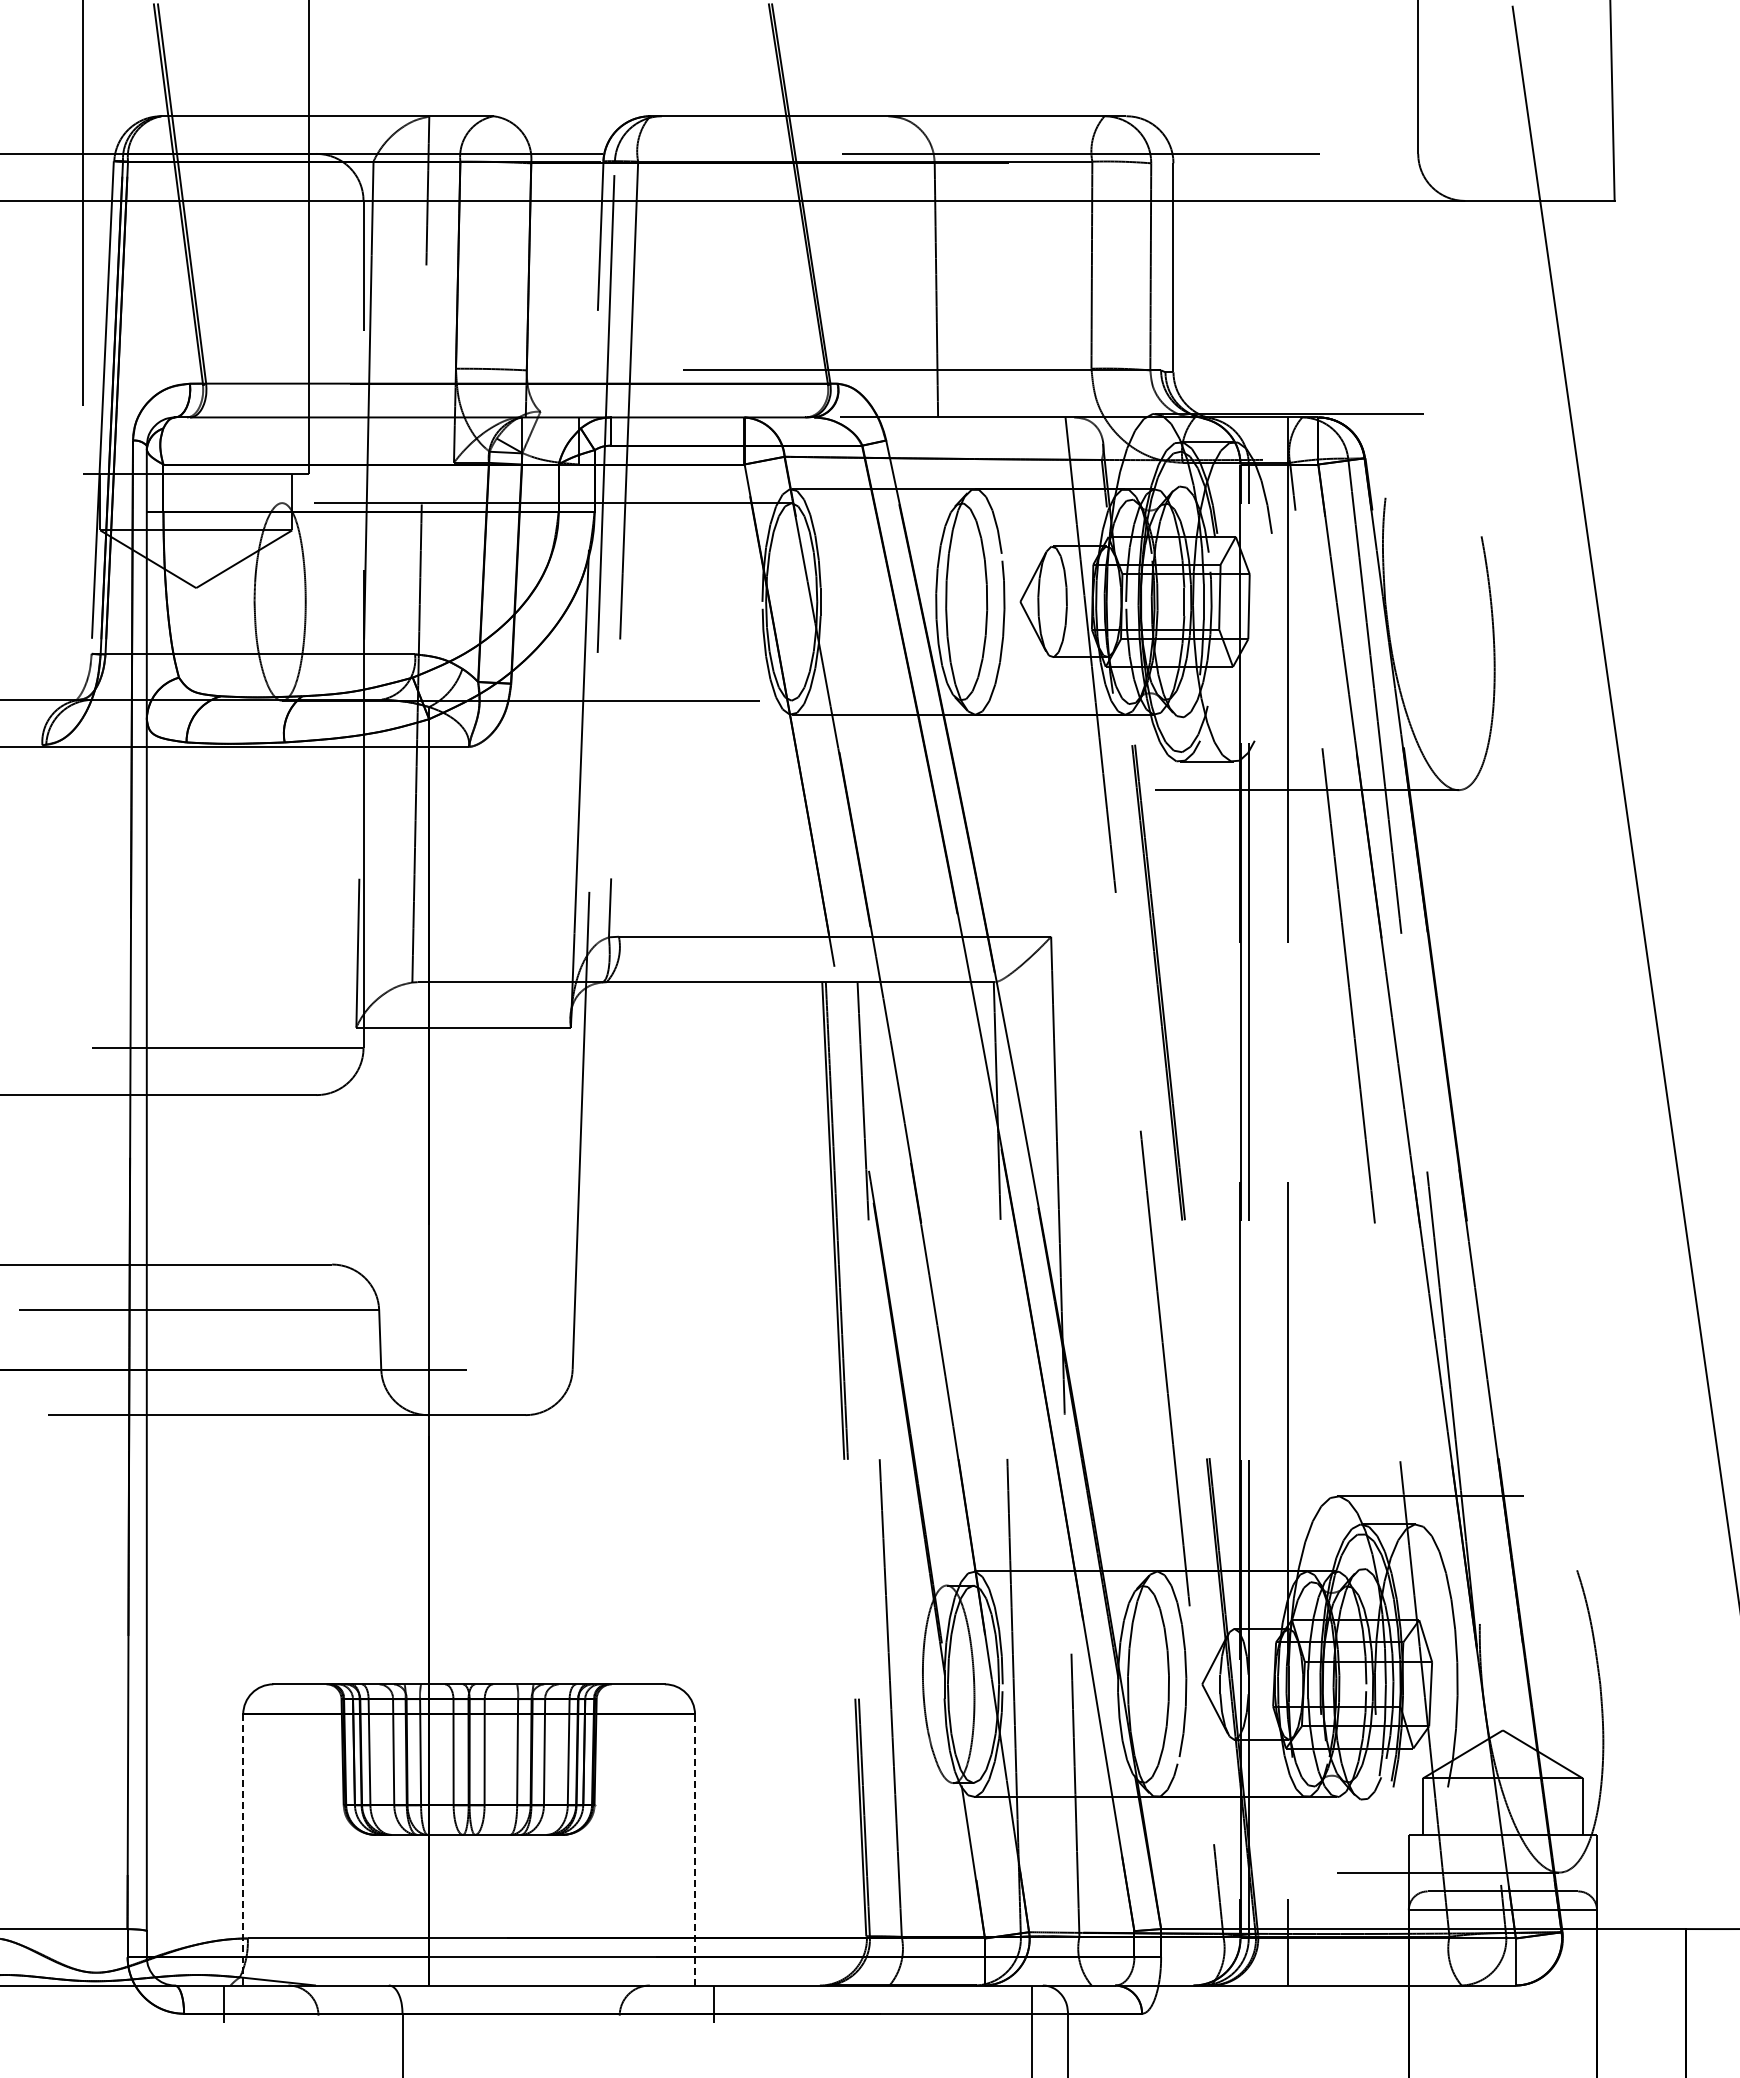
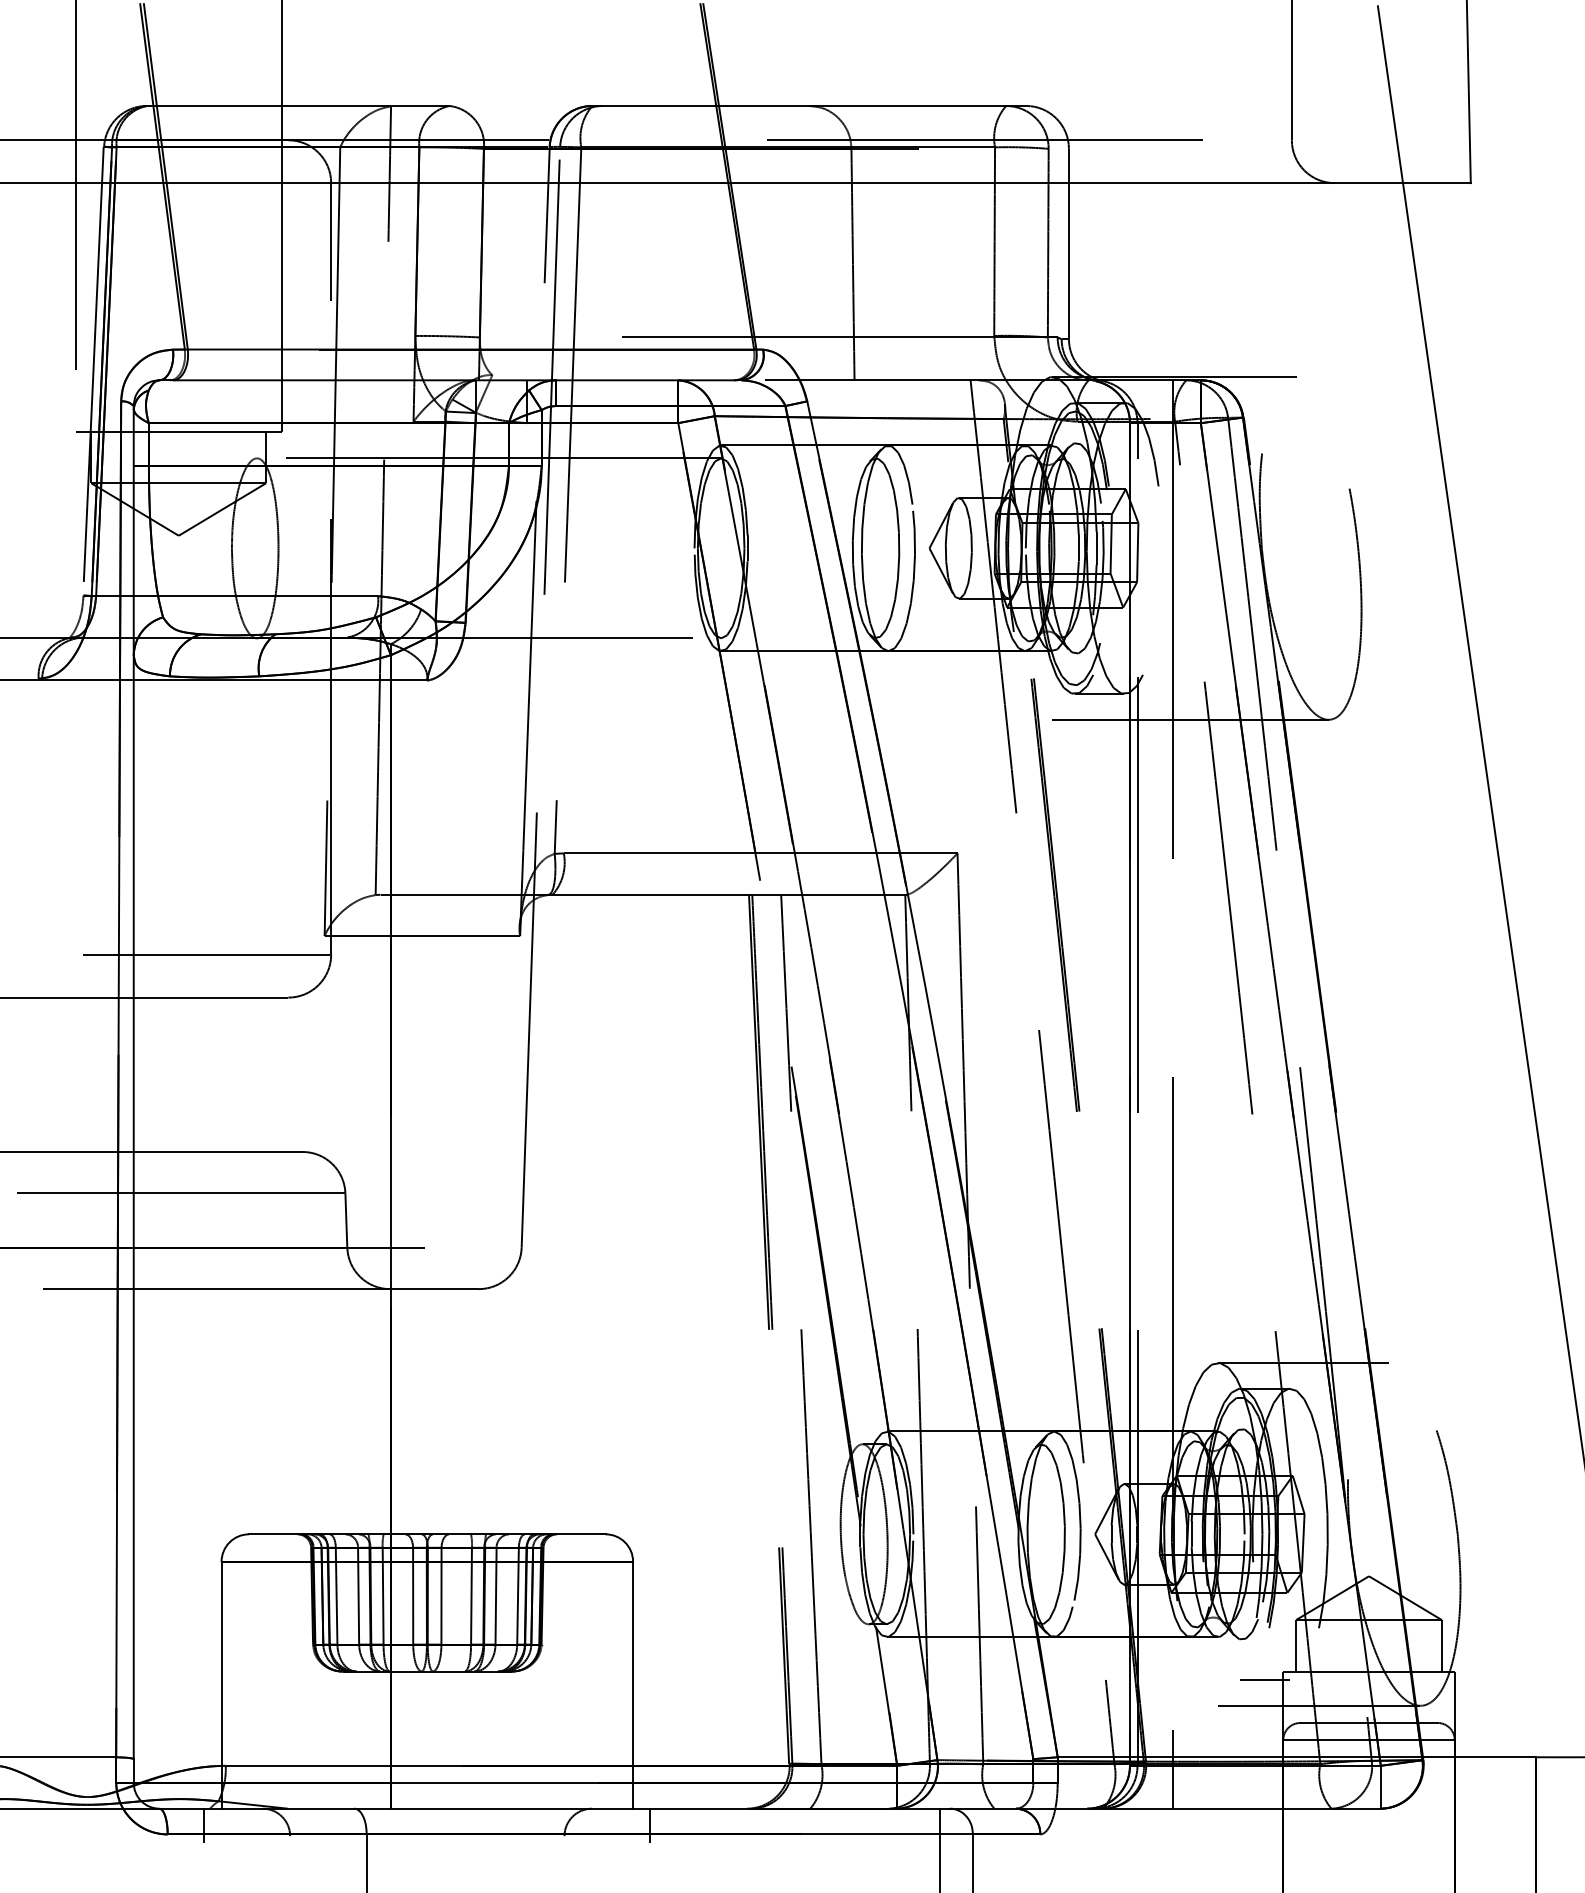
line: (1388, 1844) -> (1264, 1680), added
line: (243, 1850) -> (221, 1685), dashed -> solid
line: (695, 1850) -> (633, 1685), dashed -> solid

